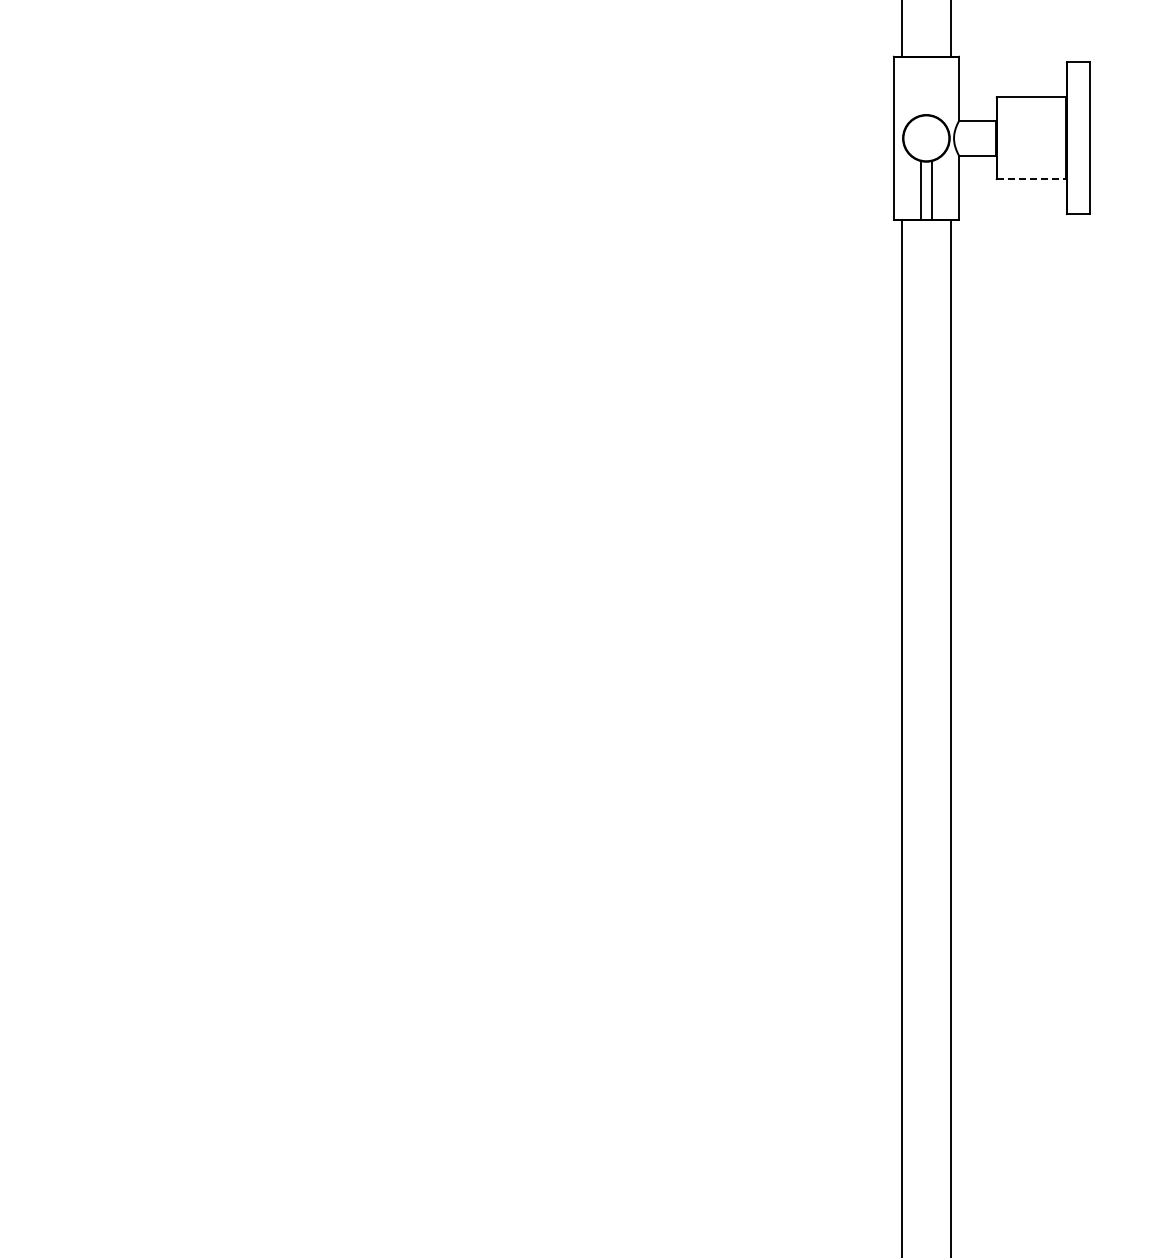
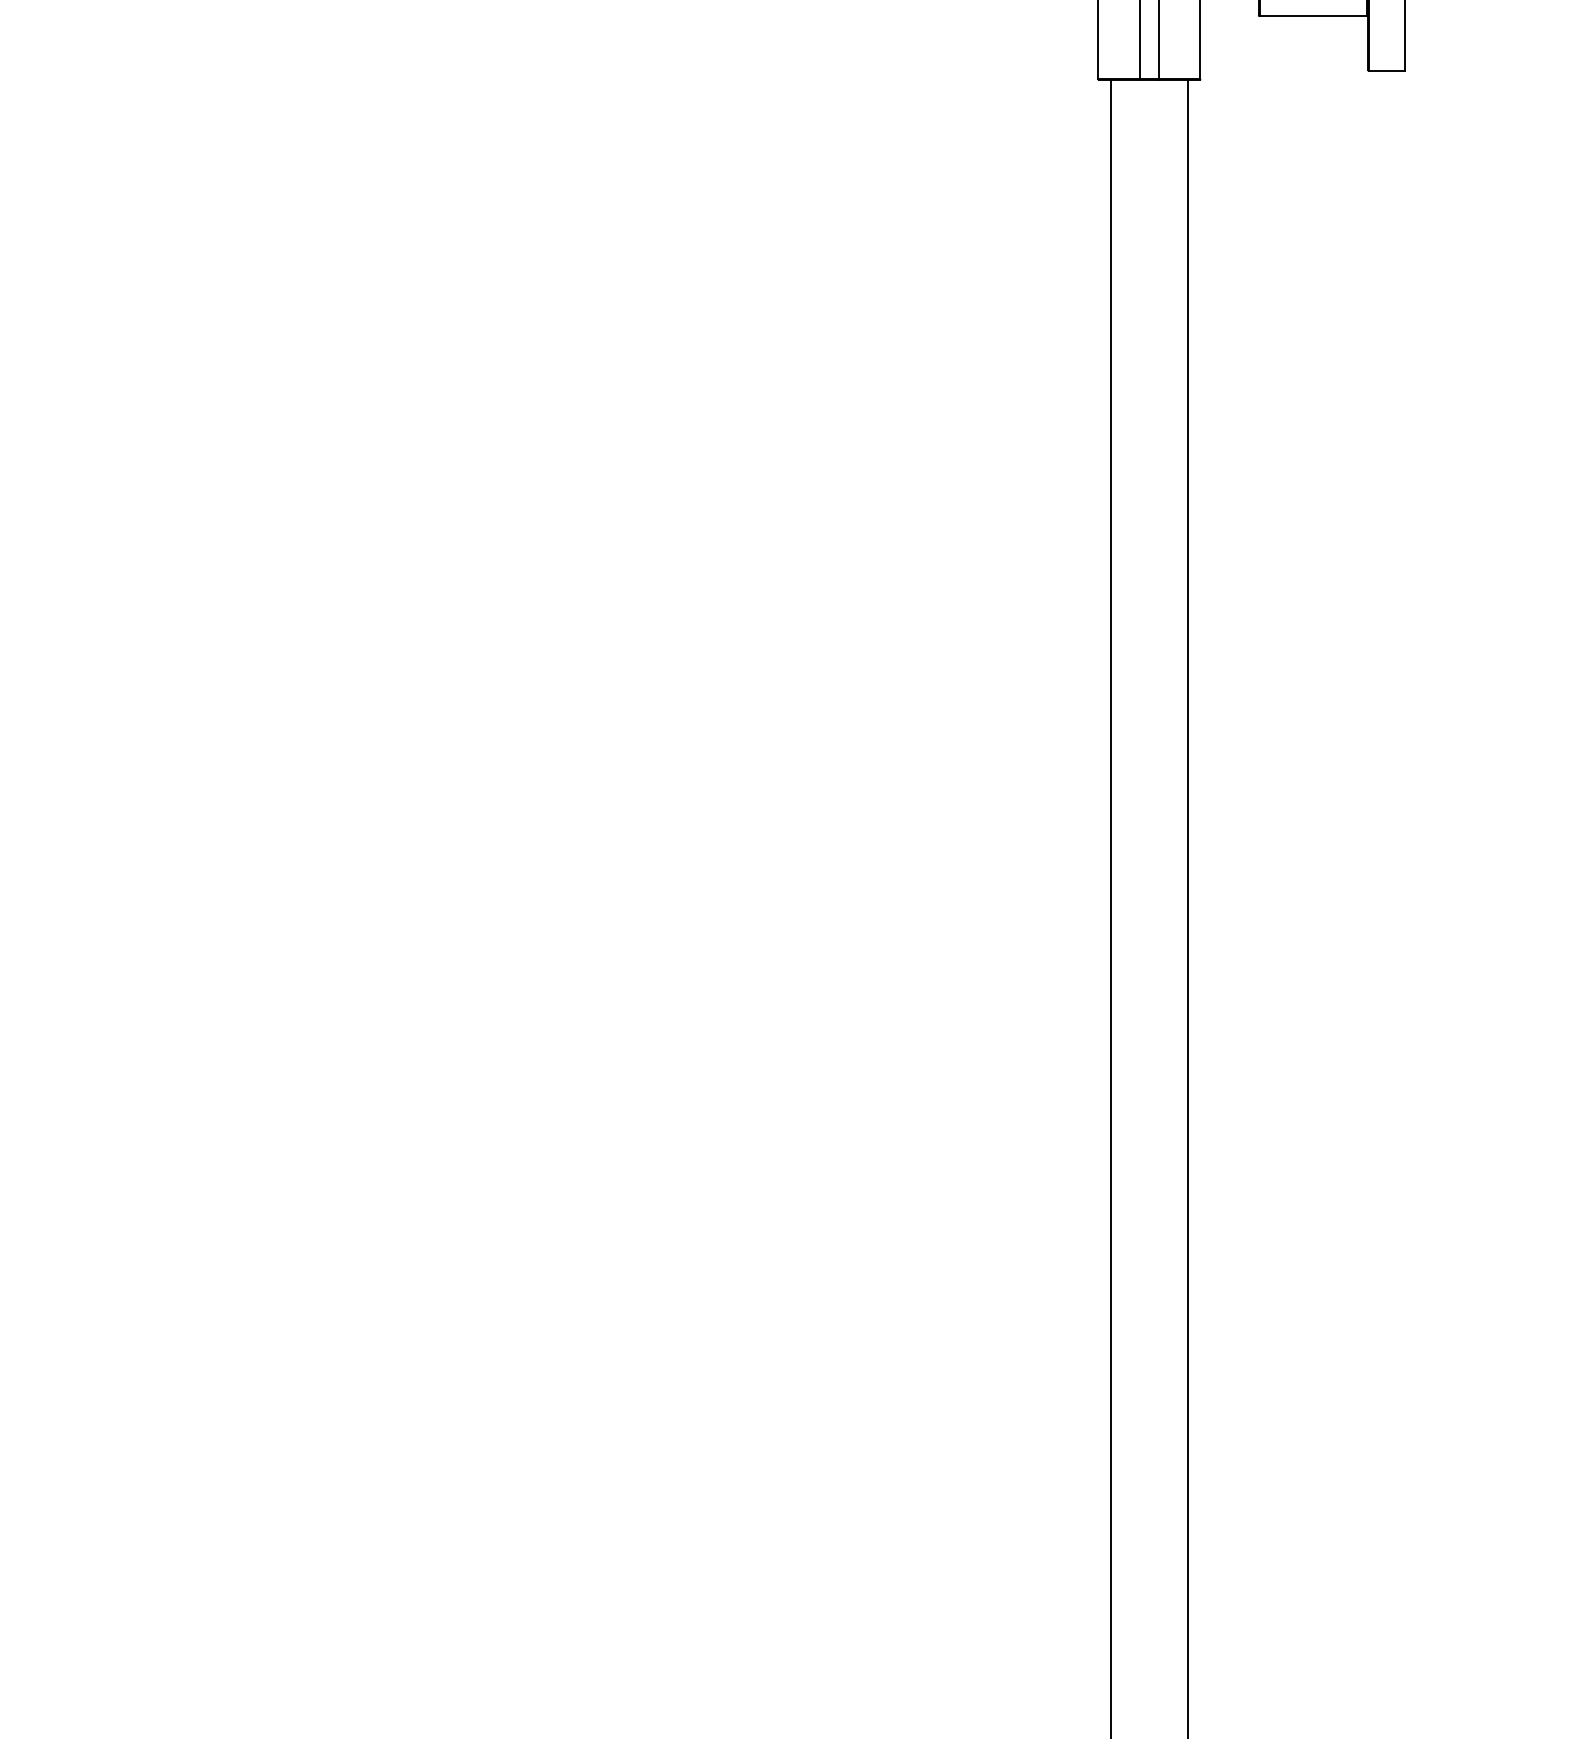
line: (1031, 179) -> (1313, 16), dashed -> solid

